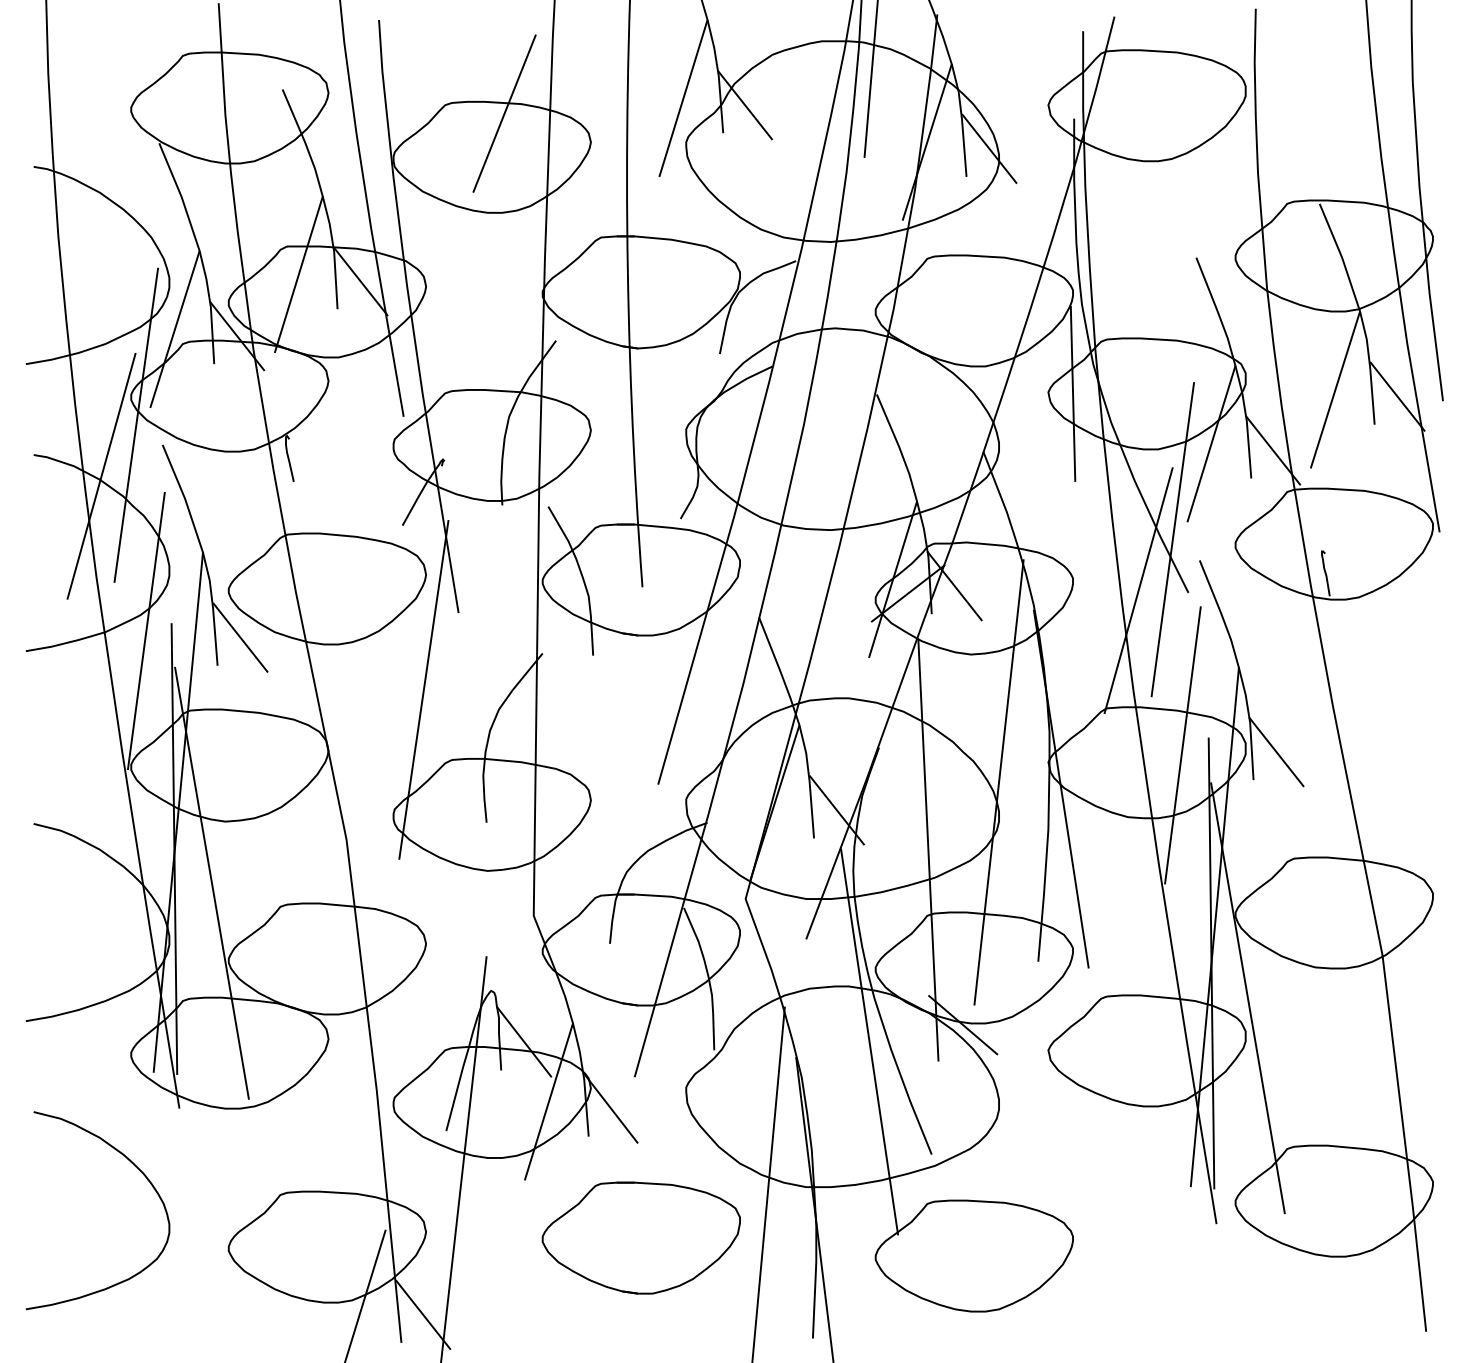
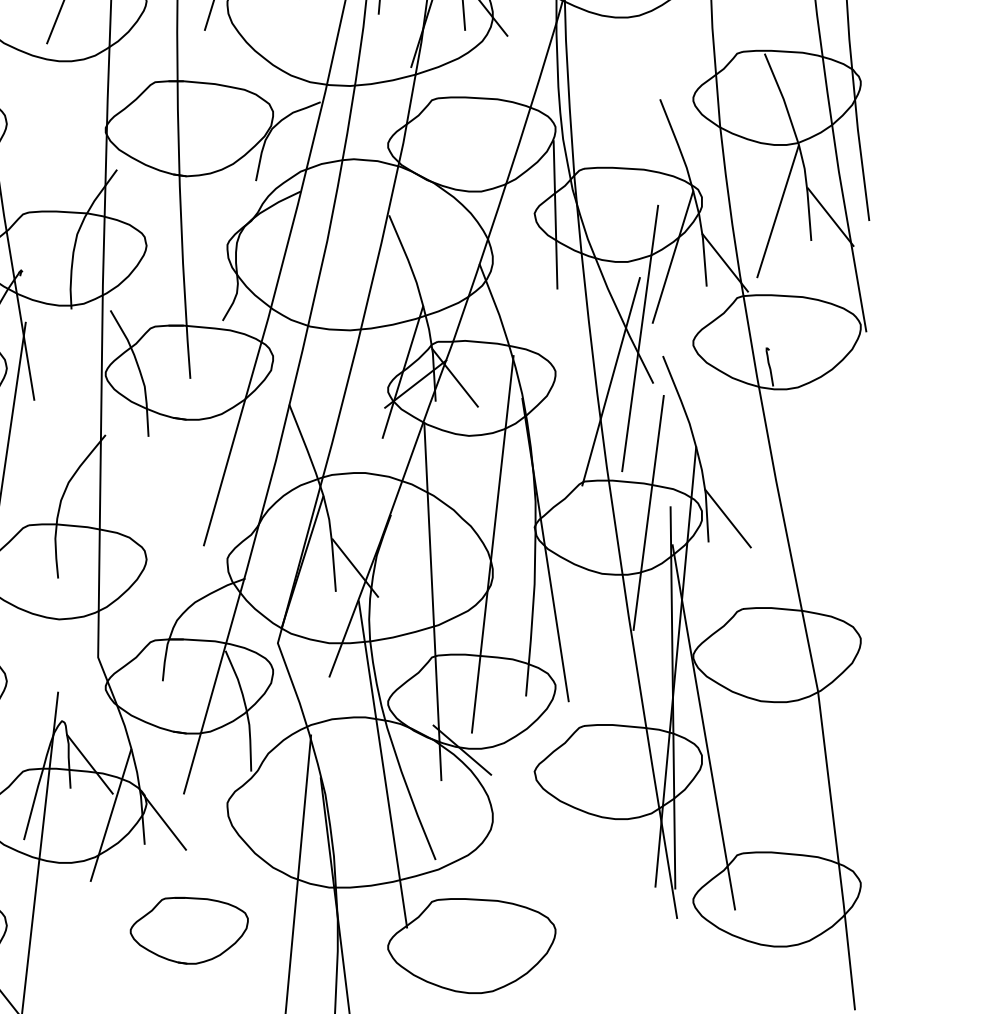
part: (640, 1237) -> (188, 930), size x0.7

